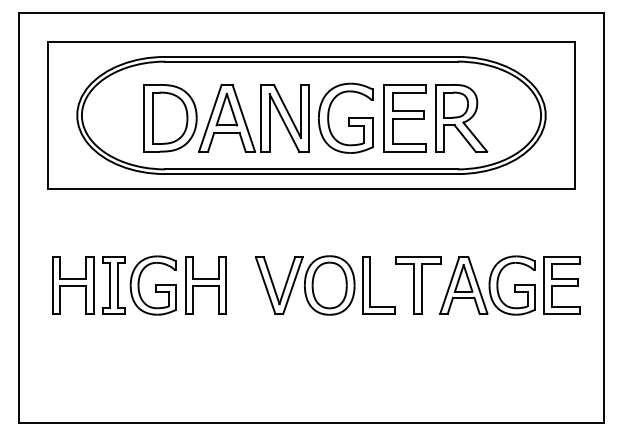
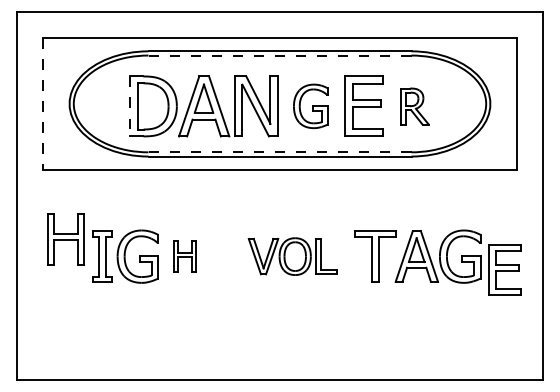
line: (311, 61) -> (280, 55), solid -> dashed
line: (47, 116) -> (42, 104), solid -> dashed
part: (345, 117) -> (310, 105), size x0.7
line: (144, 118) -> (130, 106), solid -> dashed
part: (461, 118) -> (414, 106), size x0.6
line: (310, 169) -> (279, 152), solid -> dashed
part: (73, 285) -> (66, 239), moved
part: (205, 285) -> (184, 256), size x0.6
part: (325, 285) -> (292, 256), size x0.7
part: (561, 285) -> (504, 270), moved

